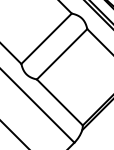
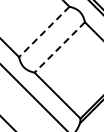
line: (46, 38) -> (44, 31), solid -> dashed
line: (62, 54) -> (60, 47), solid -> dashed

